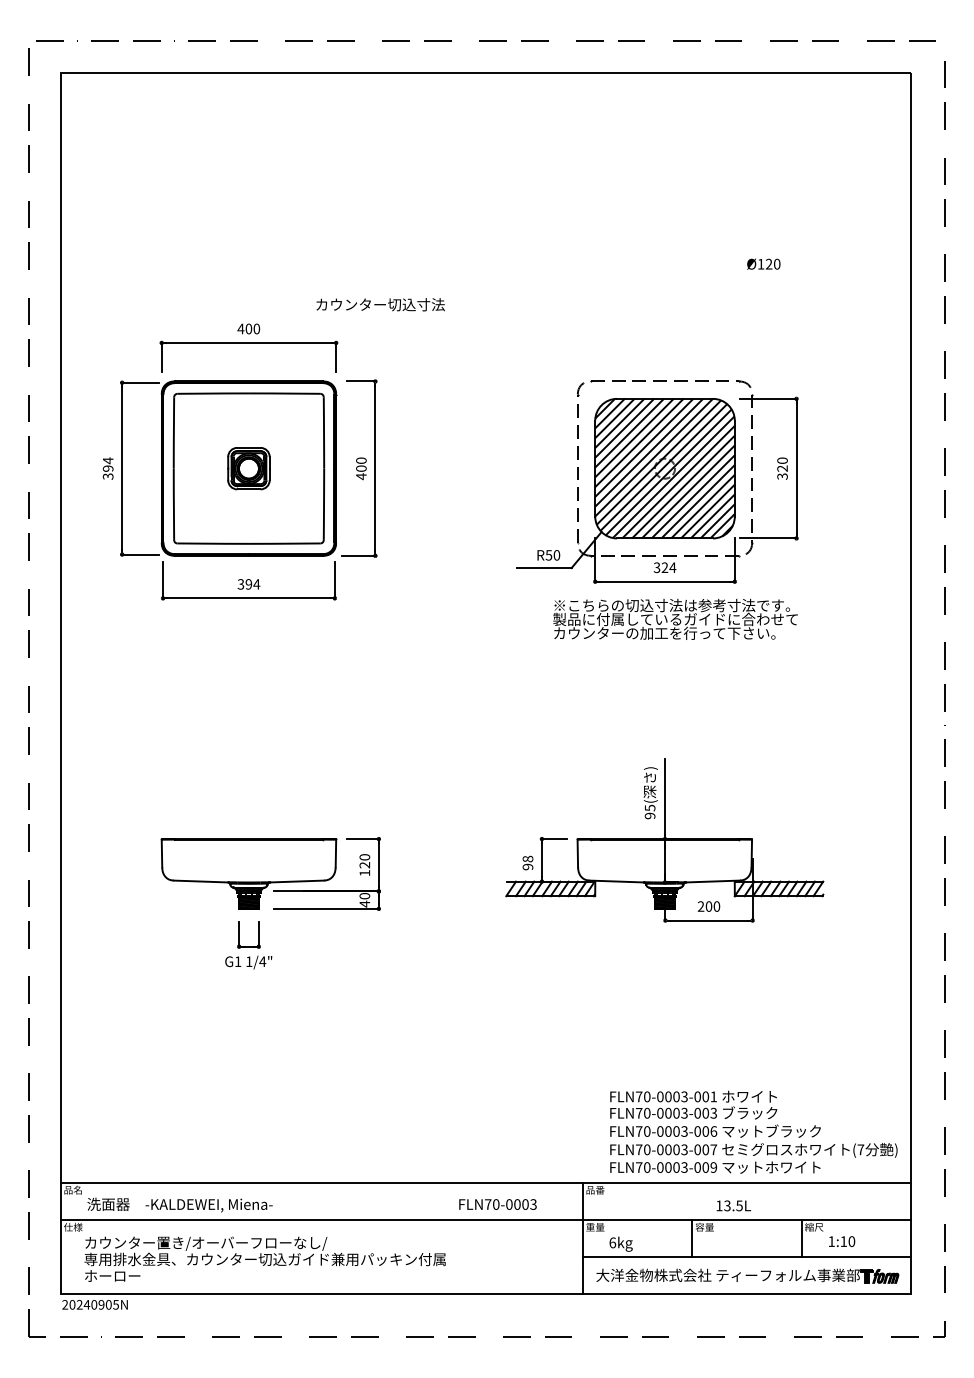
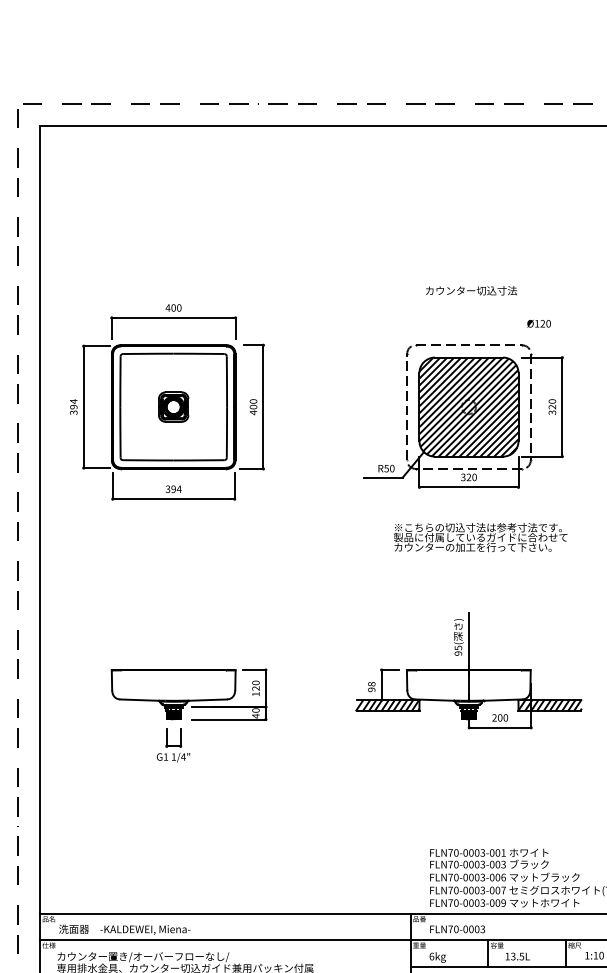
text: (763, 263) -> (538, 323), moved
text: (380, 304) -> (471, 290), moved
text: (672, 567) -> (474, 477), 324 -> 320
text: (675, 618) -> (480, 536), moved
text: (497, 1204) -> (457, 929), moved
text: (733, 1205) -> (517, 956), moved

